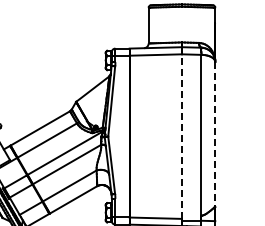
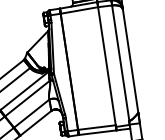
line: (215, 134) -> (130, 61), dashed -> solid
line: (181, 136) -> (106, 66), dashed -> solid

